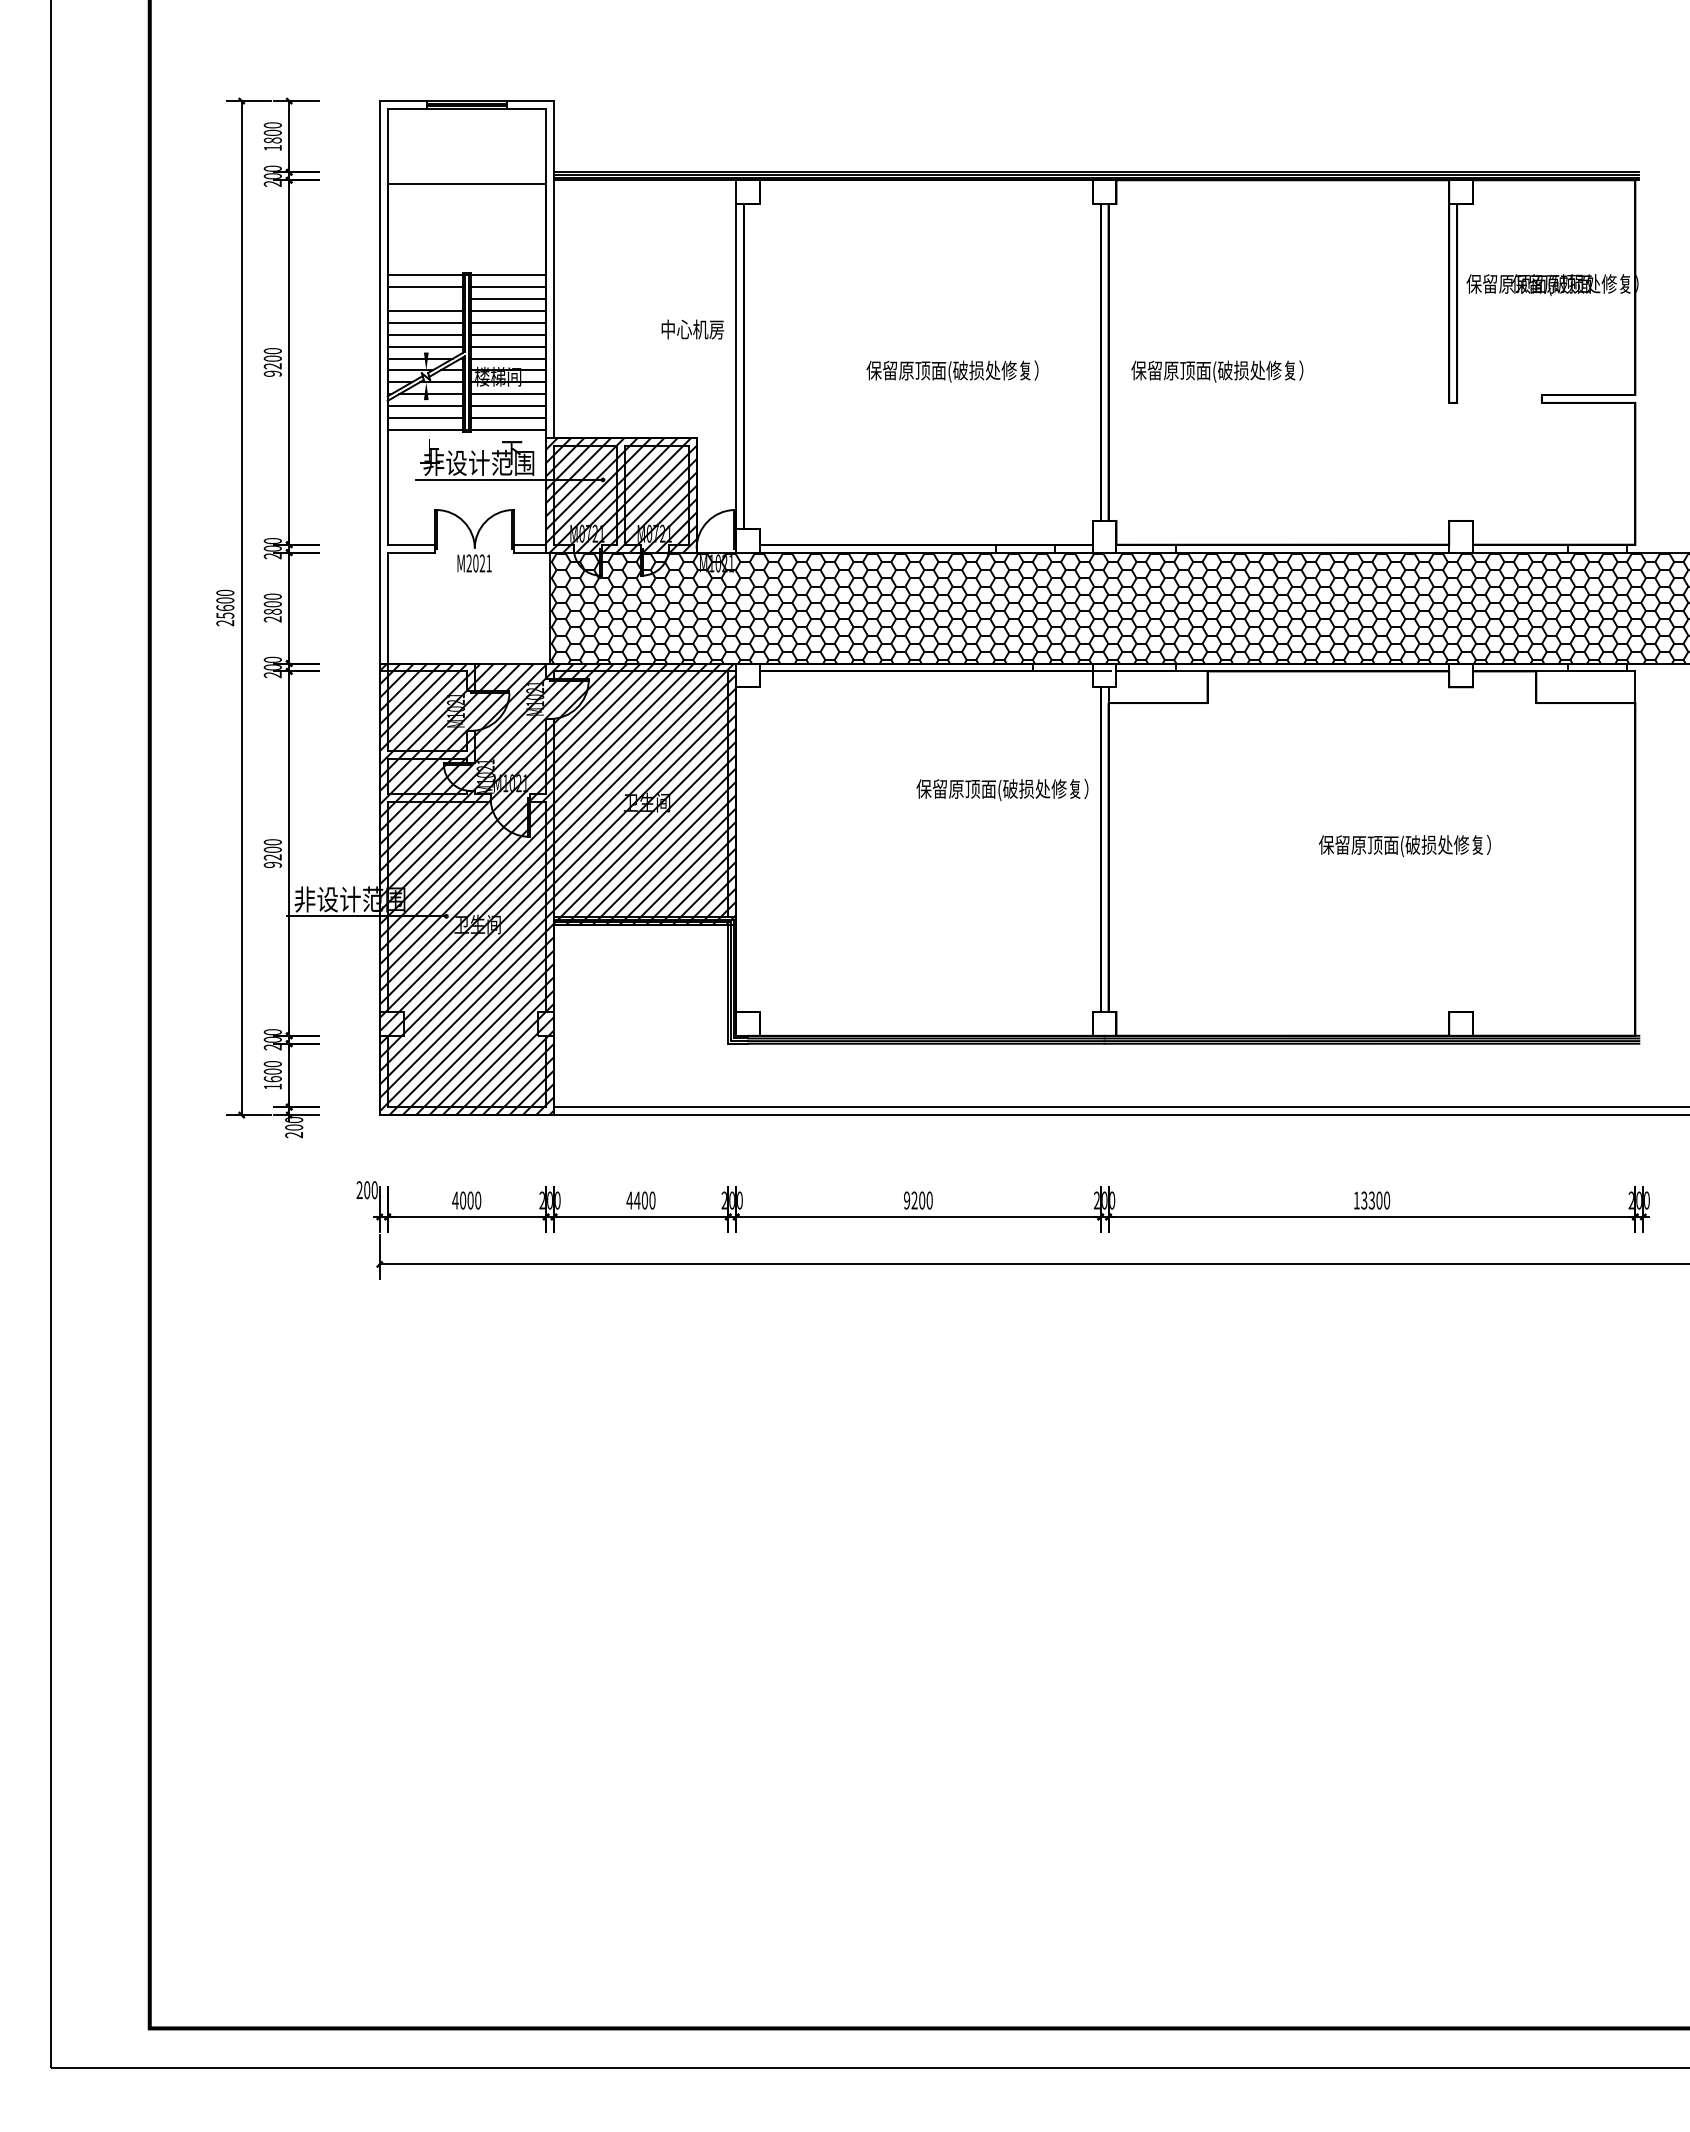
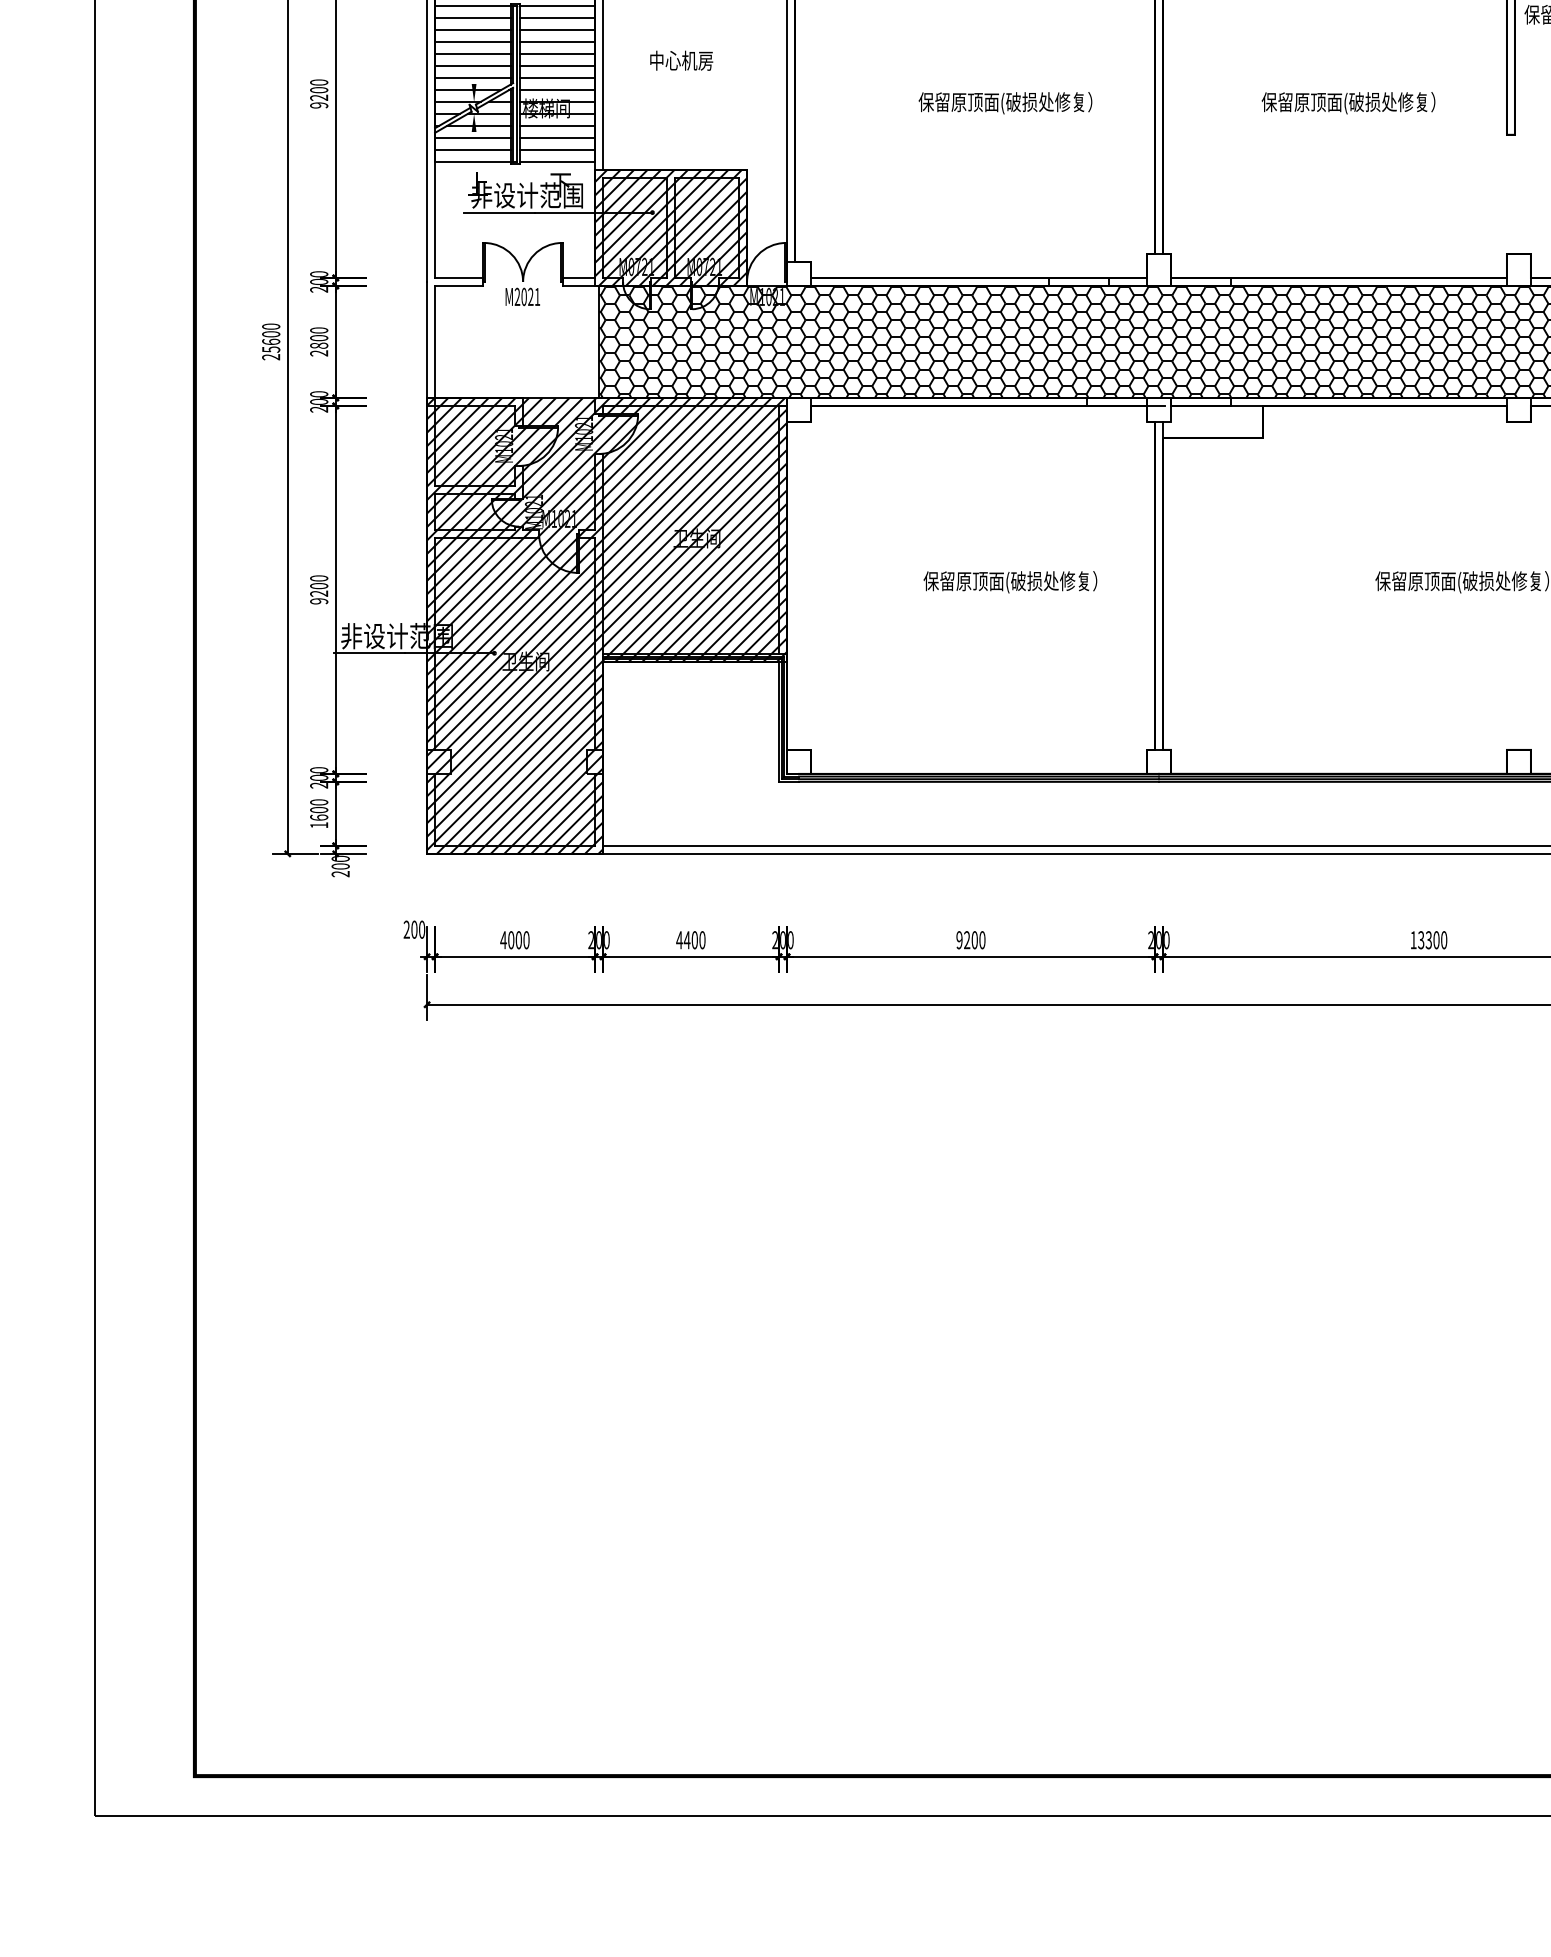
line: (424, 299) -> (472, 30), added
text: (692, 329) -> (681, 60), moved
text: (1217, 371) -> (1348, 103), moved
text: (1002, 789) -> (1010, 581), moved

